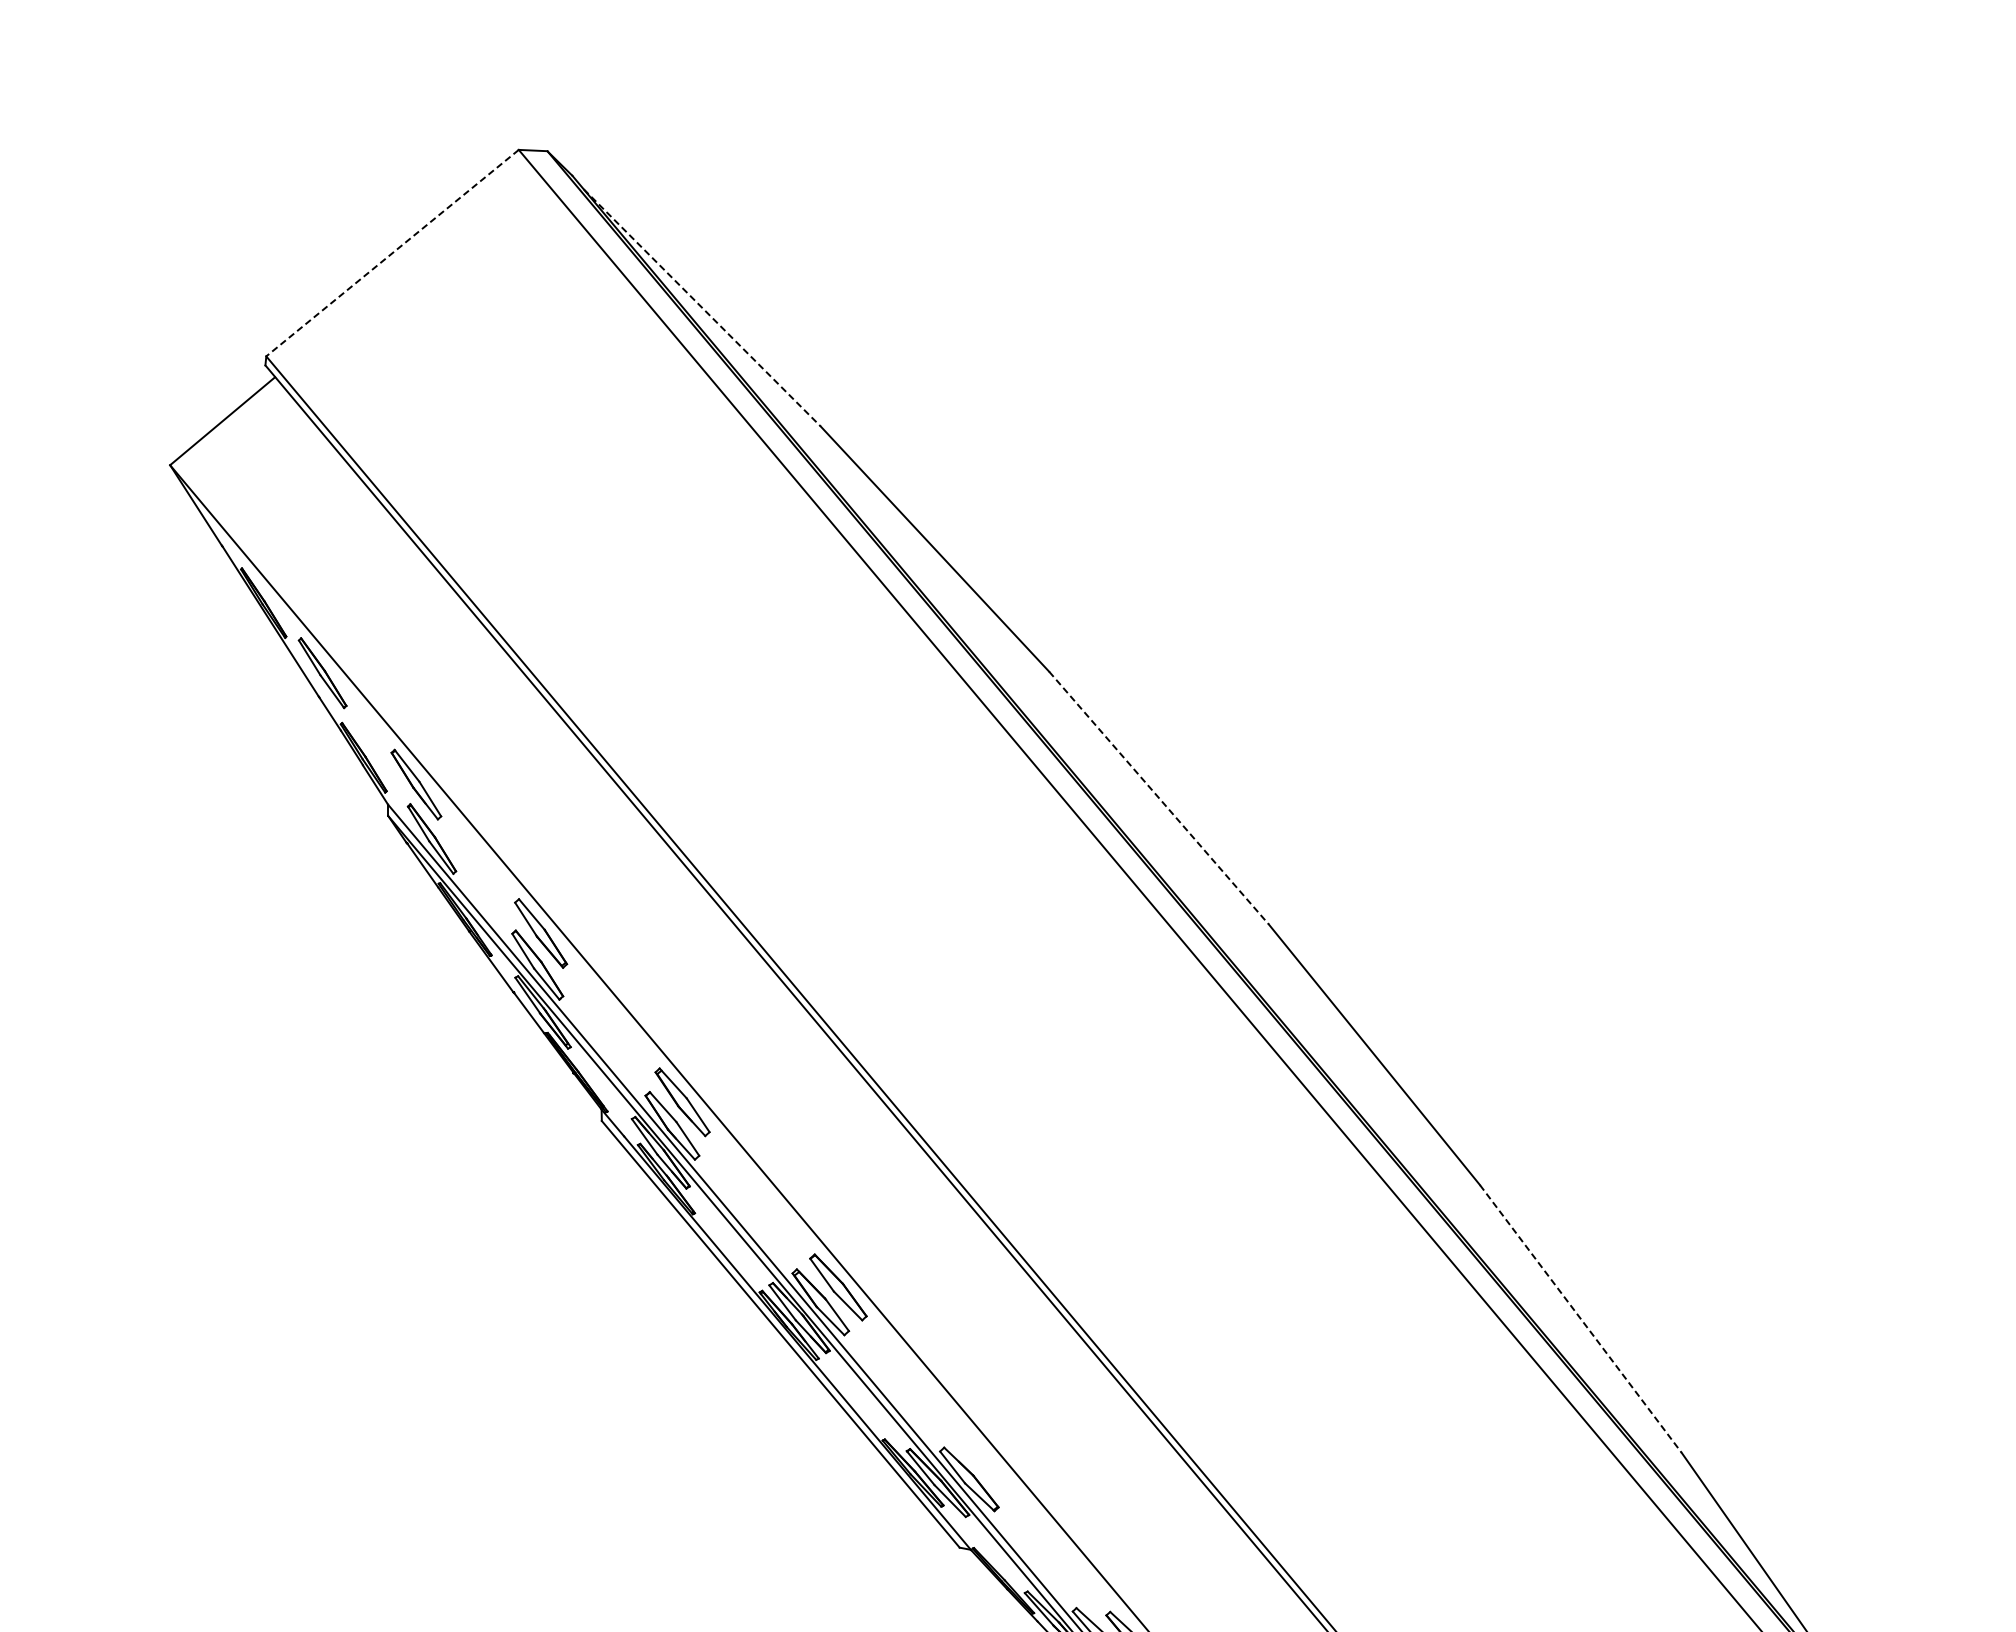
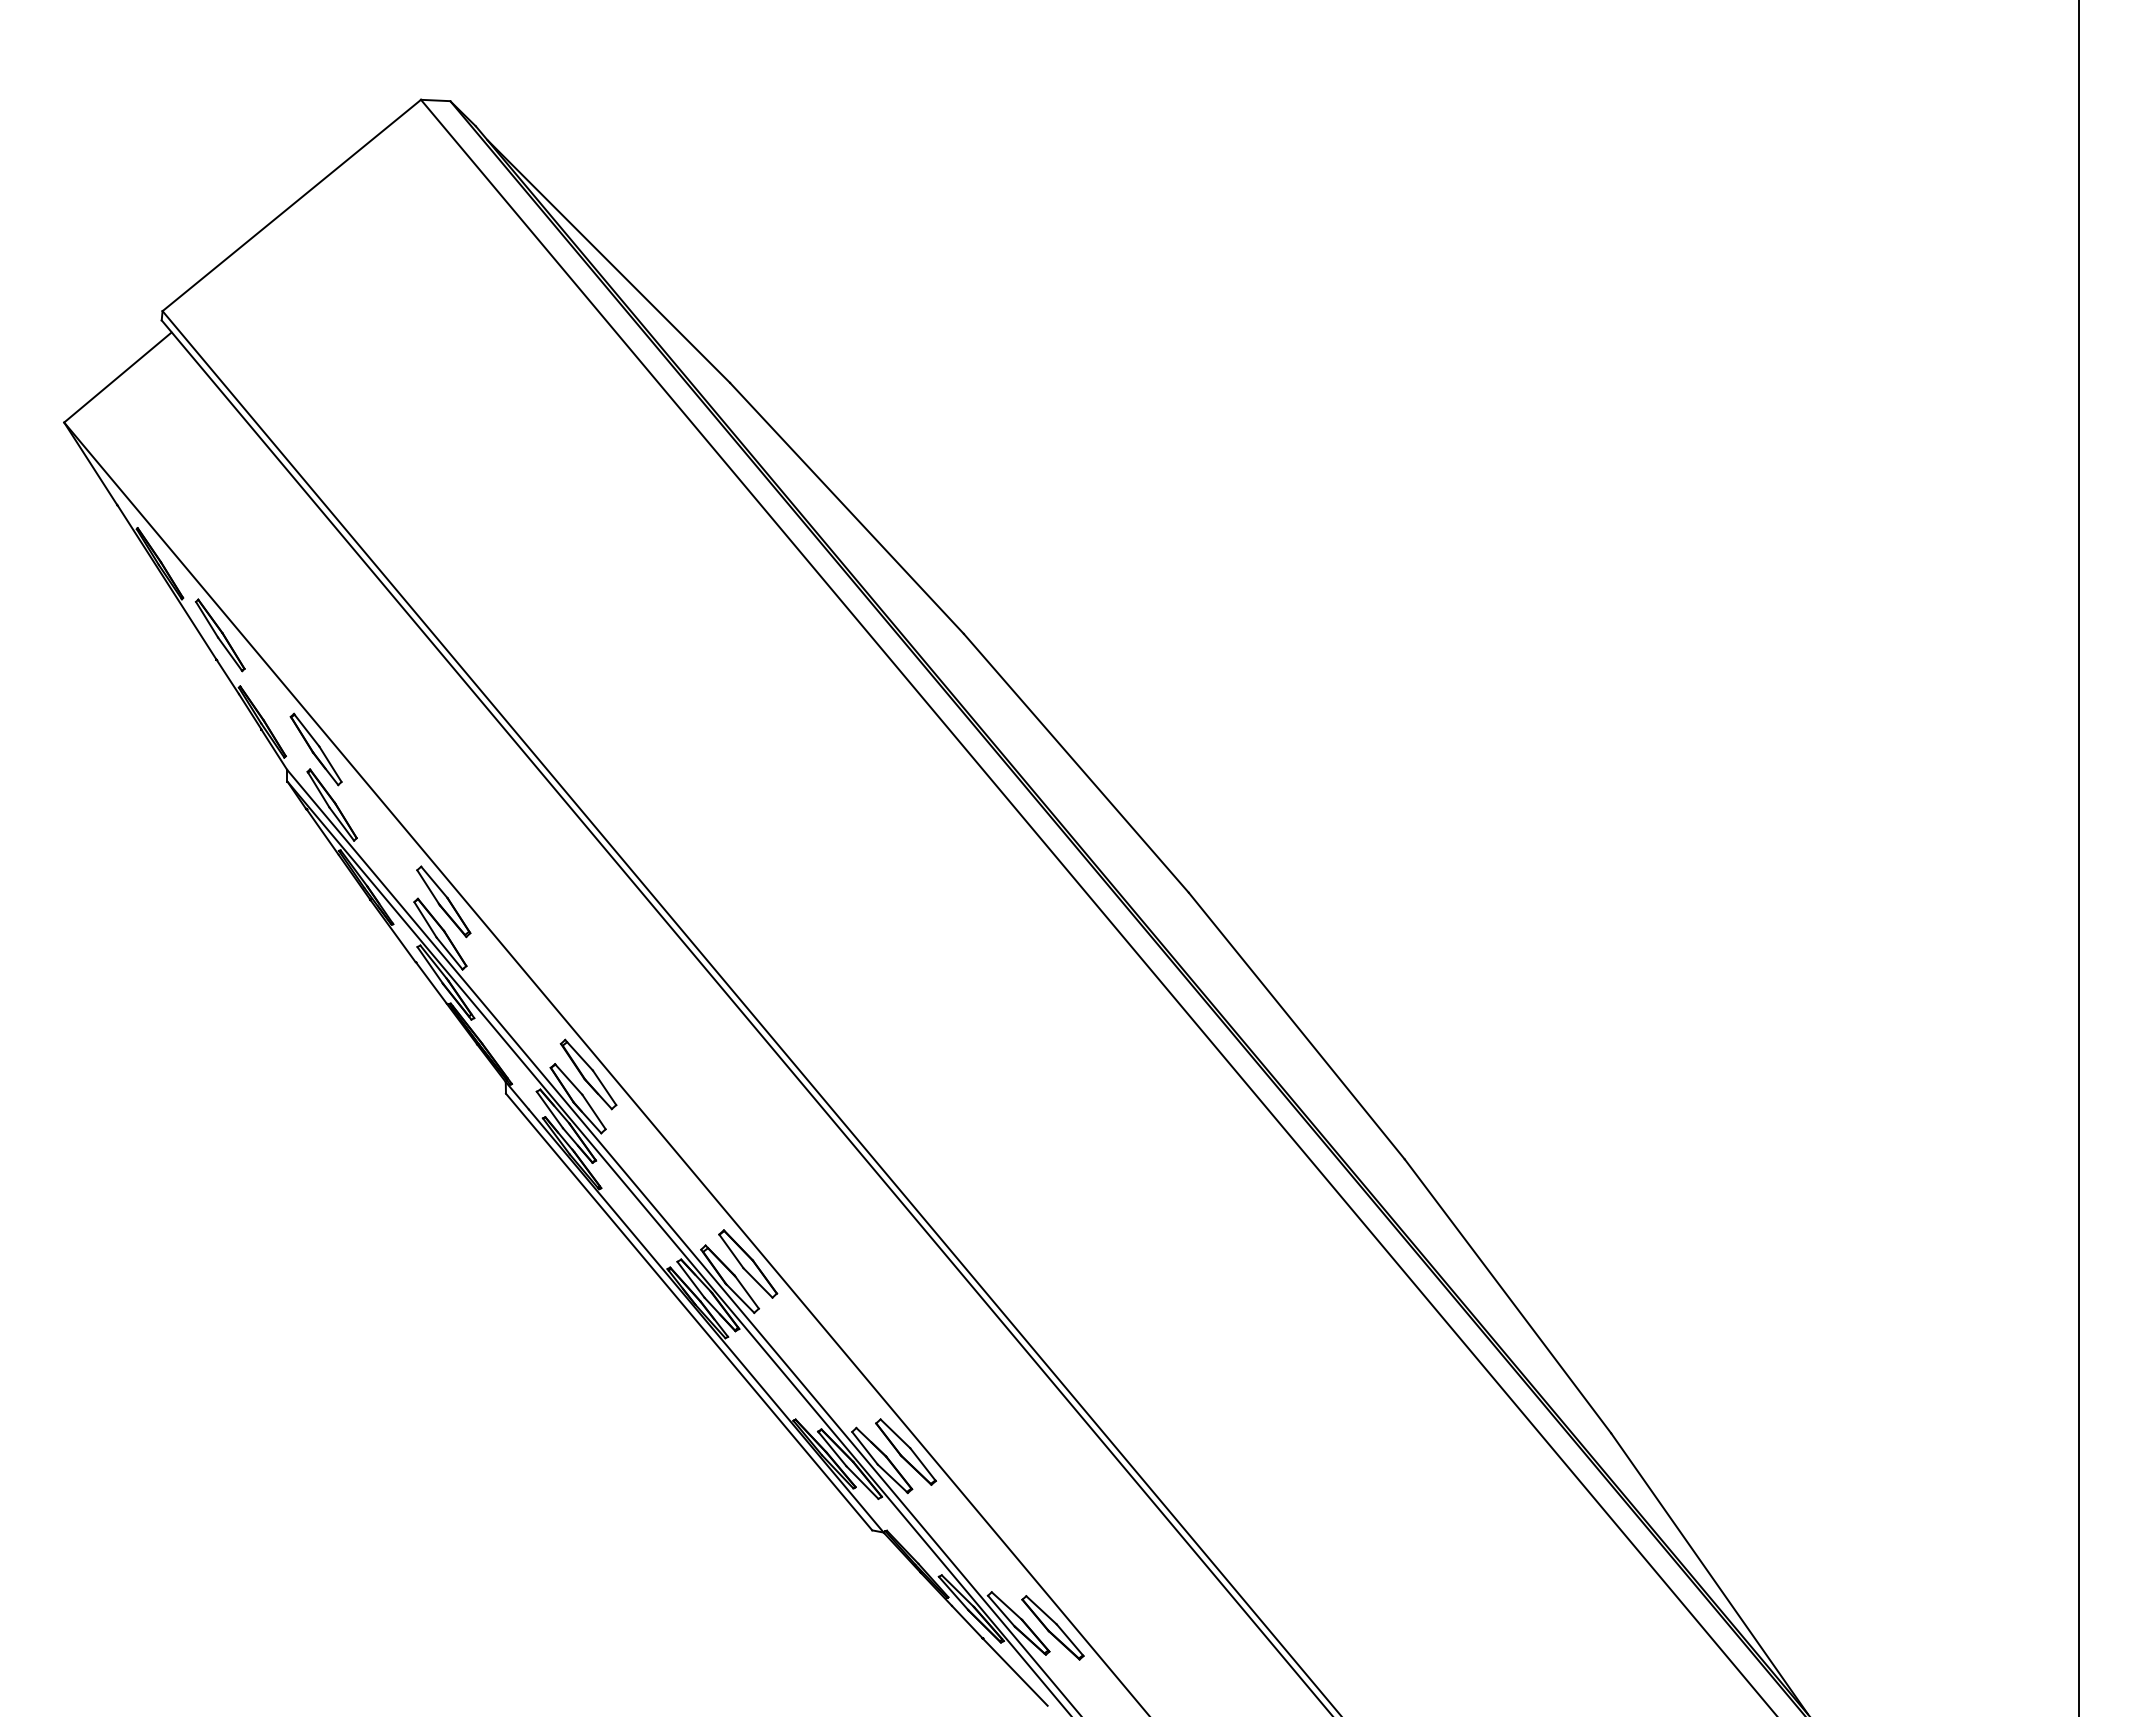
line: (392, 253) -> (291, 205), dashed -> solid
line: (701, 307) -> (608, 261), dashed -> solid
line: (1159, 798) -> (1076, 763), dashed -> solid
line: (1580, 1319) -> (1507, 1296), dashed -> solid
part: (992, 1470) -> (905, 1451), added

